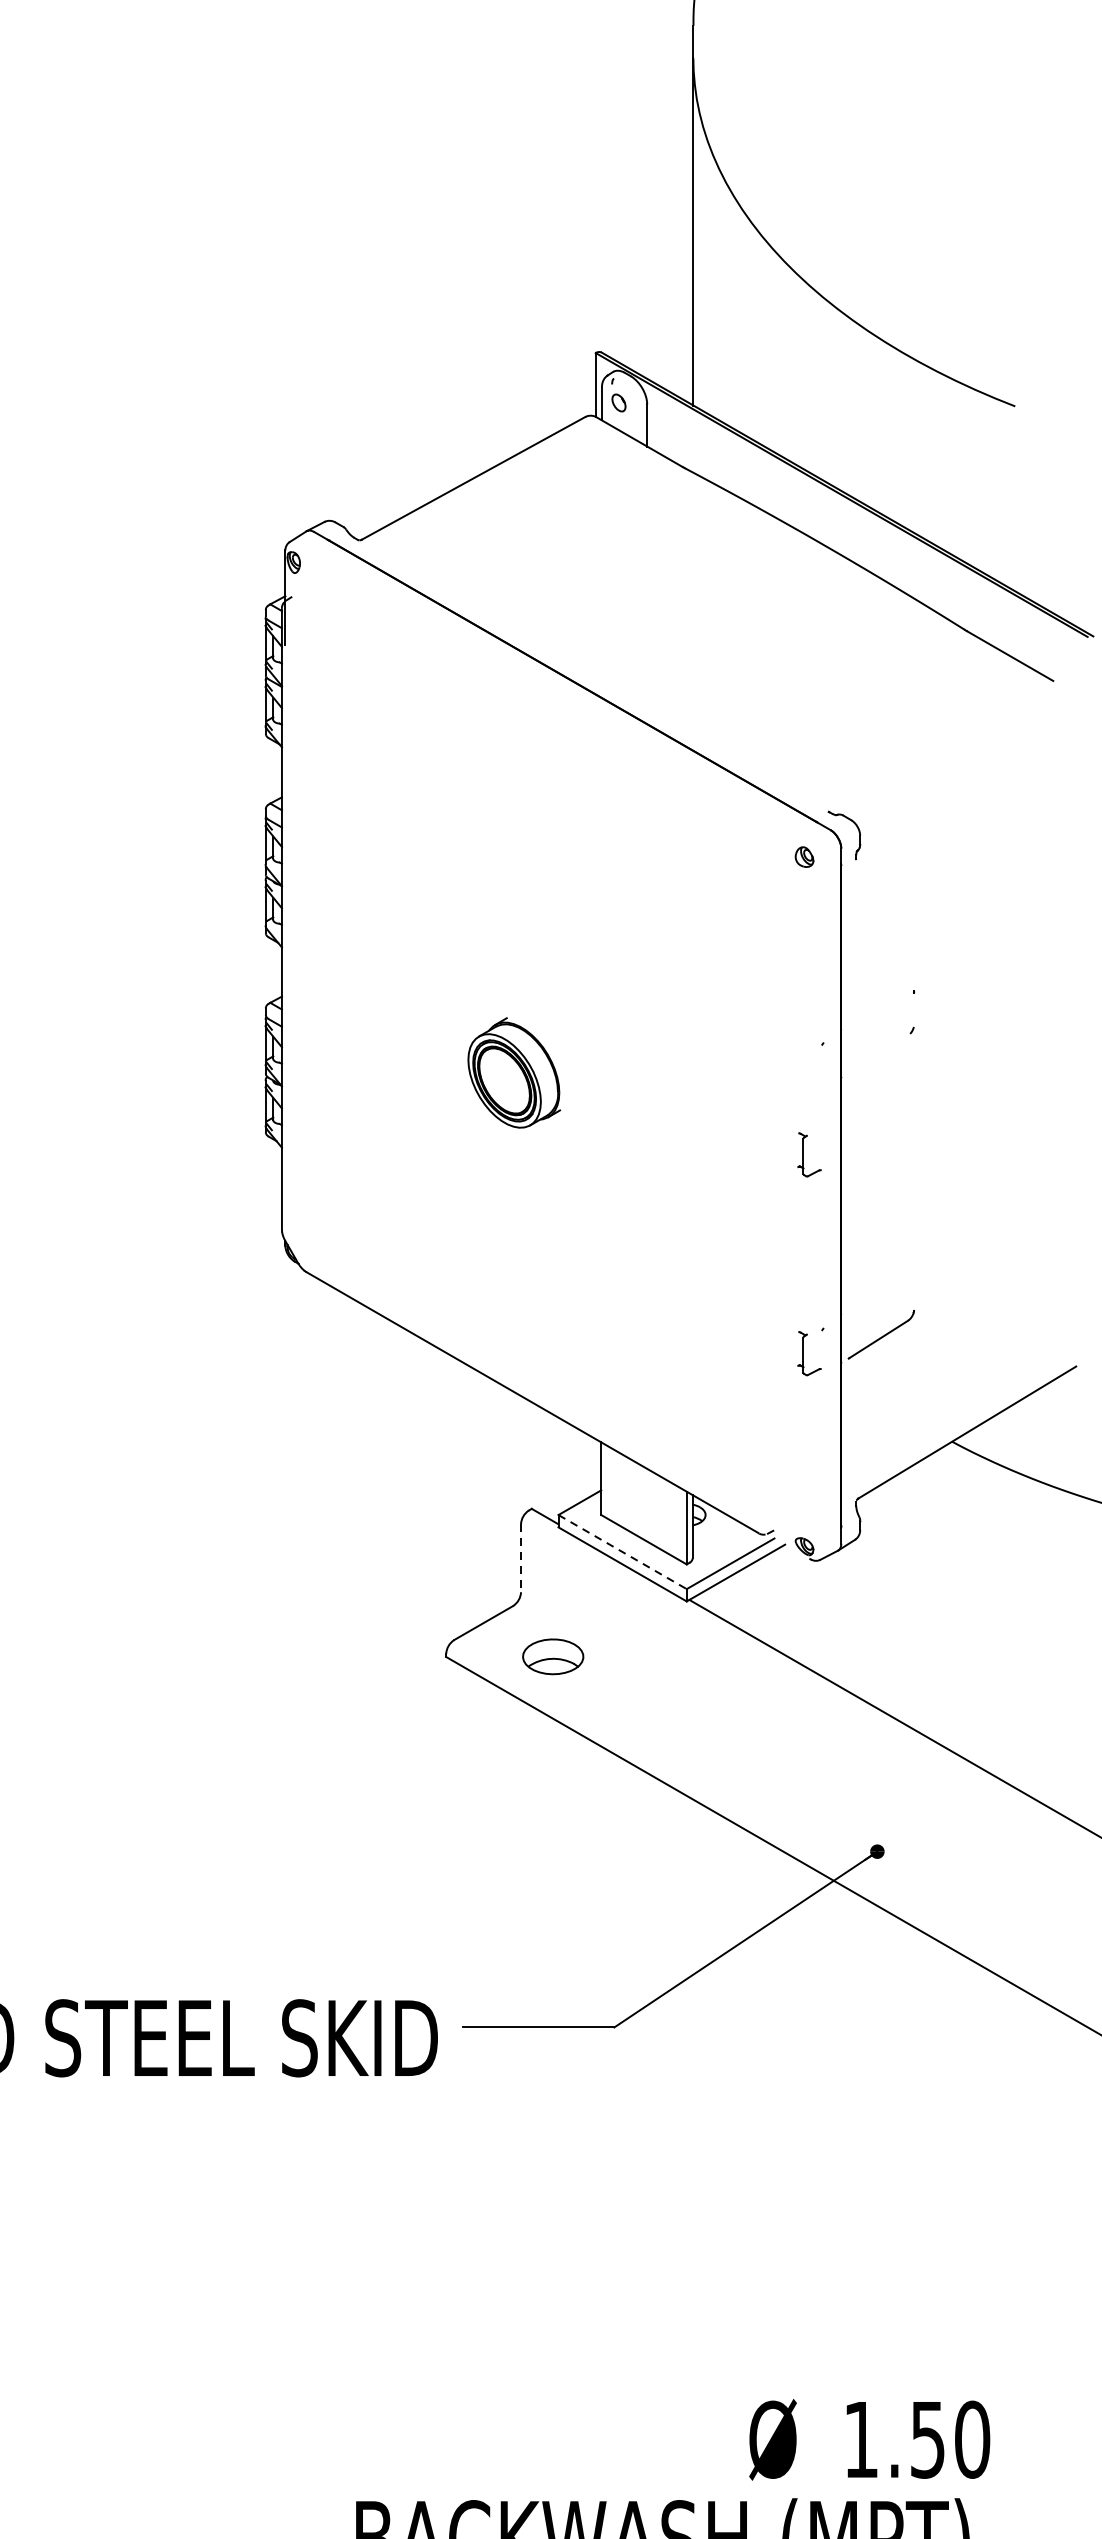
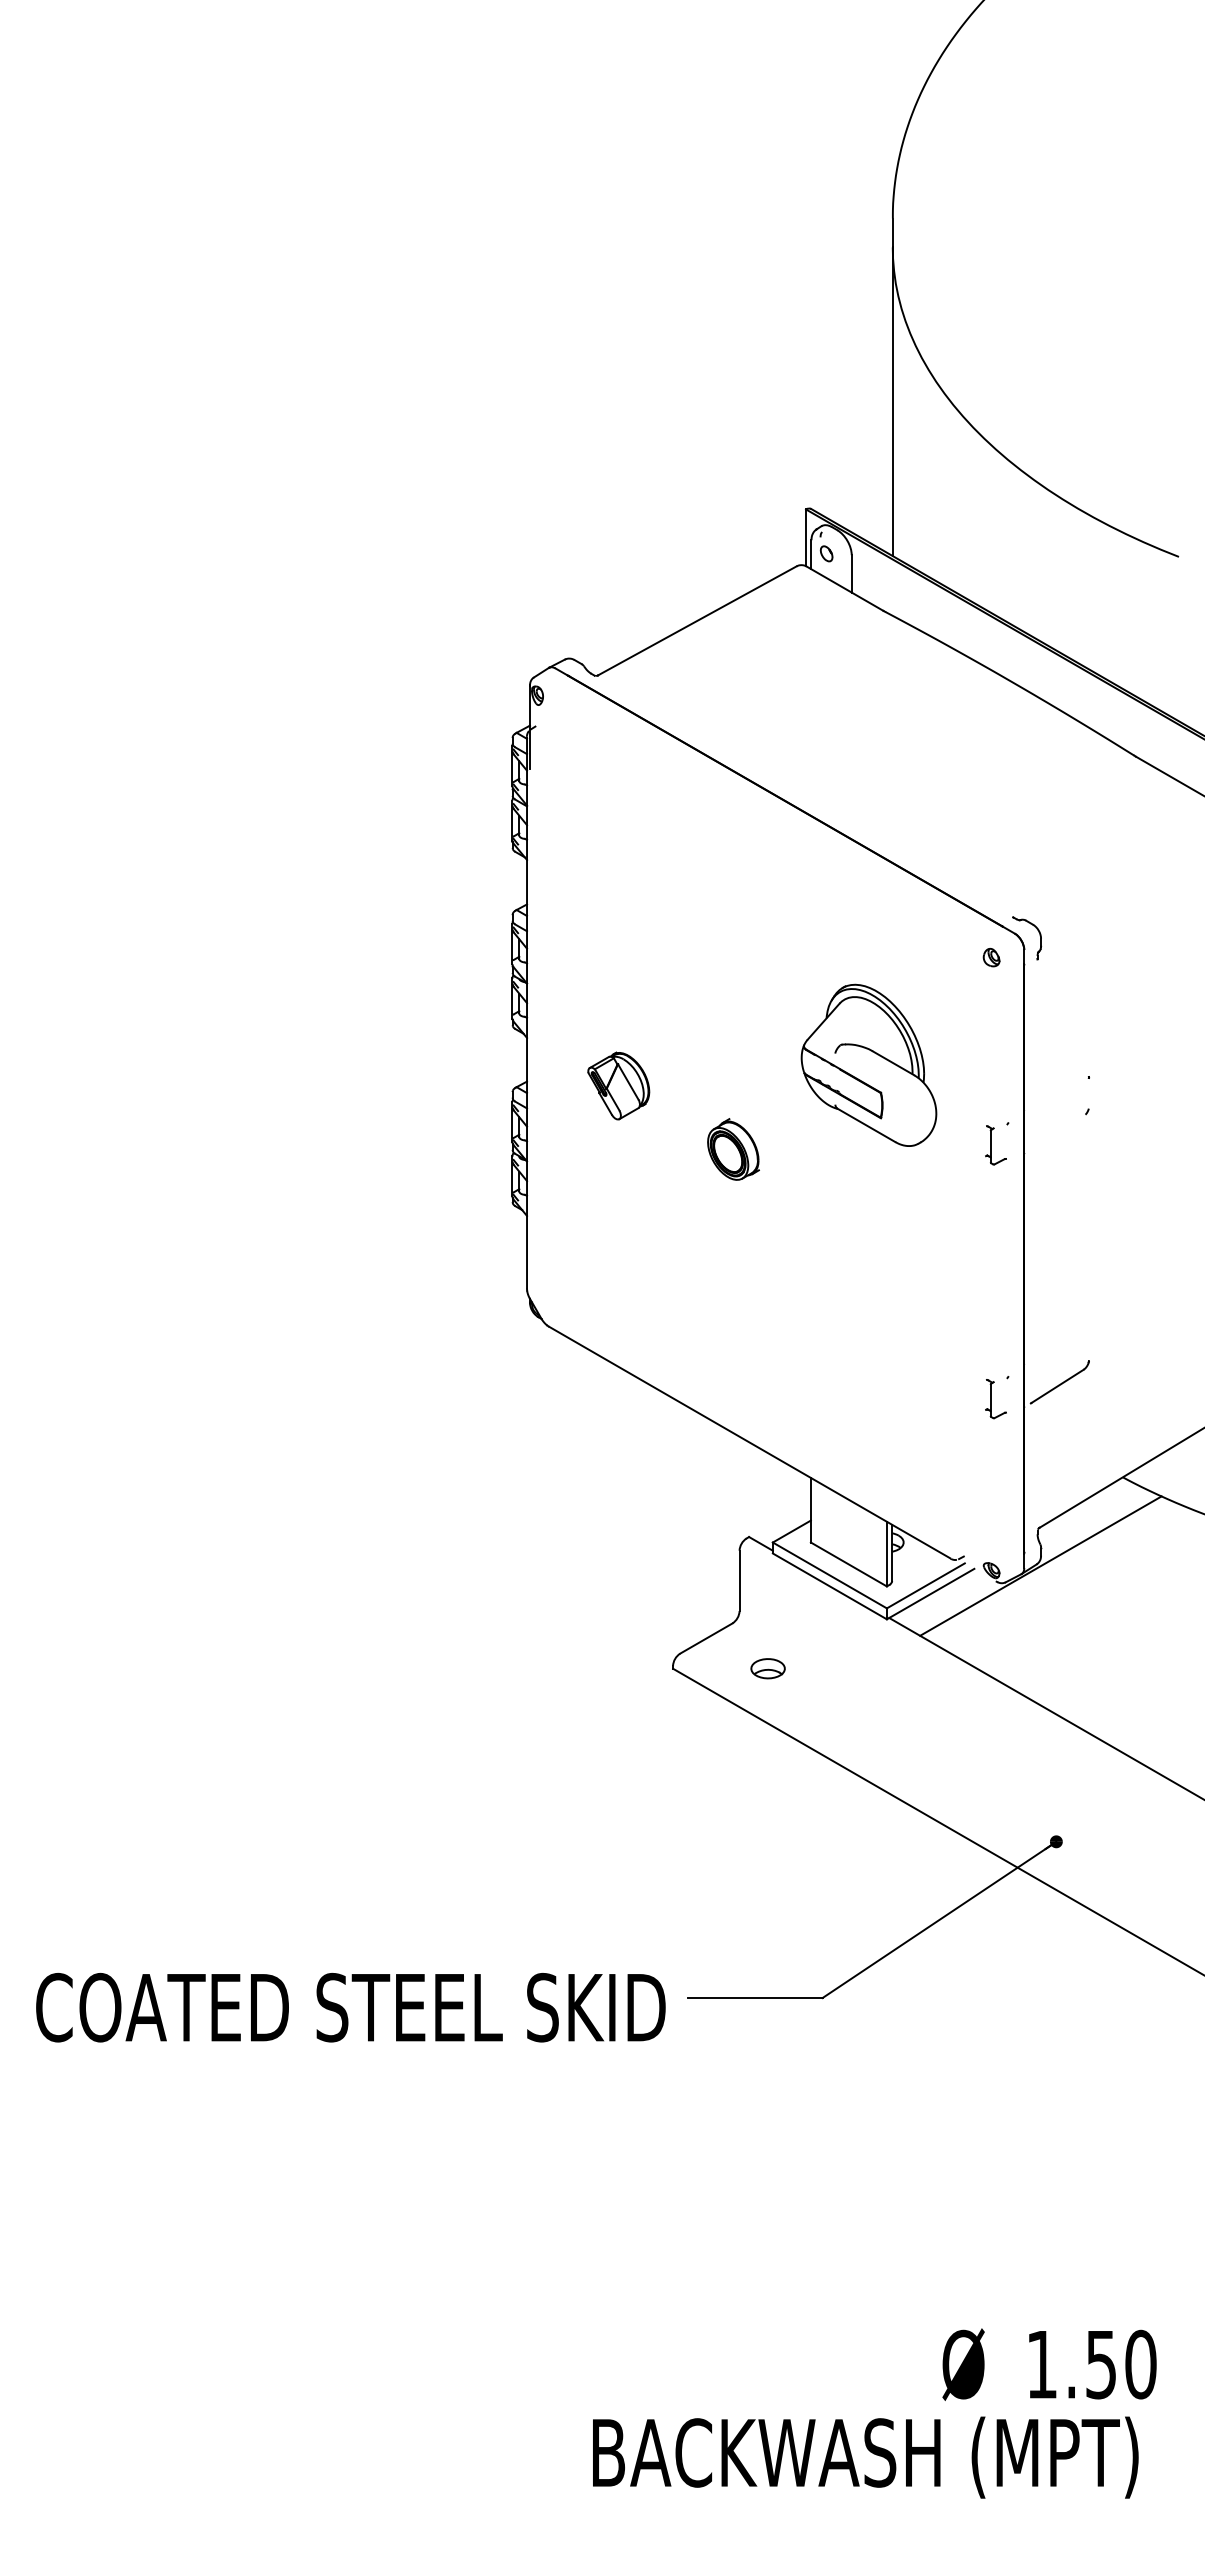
part: (666, 977) -> (868, 1064), added
part: (384, 1000) -> (618, 1085), added
part: (514, 1072) -> (733, 1149), size x0.62
part: (808, 1155) -> (995, 1145), moved
line: (859, 1540) -> (1040, 1565), added
line: (622, 1552) -> (829, 1575), dashed -> solid
line: (520, 1558) -> (739, 1581), dashed -> solid
part: (552, 1656) -> (767, 1668), size x0.62

